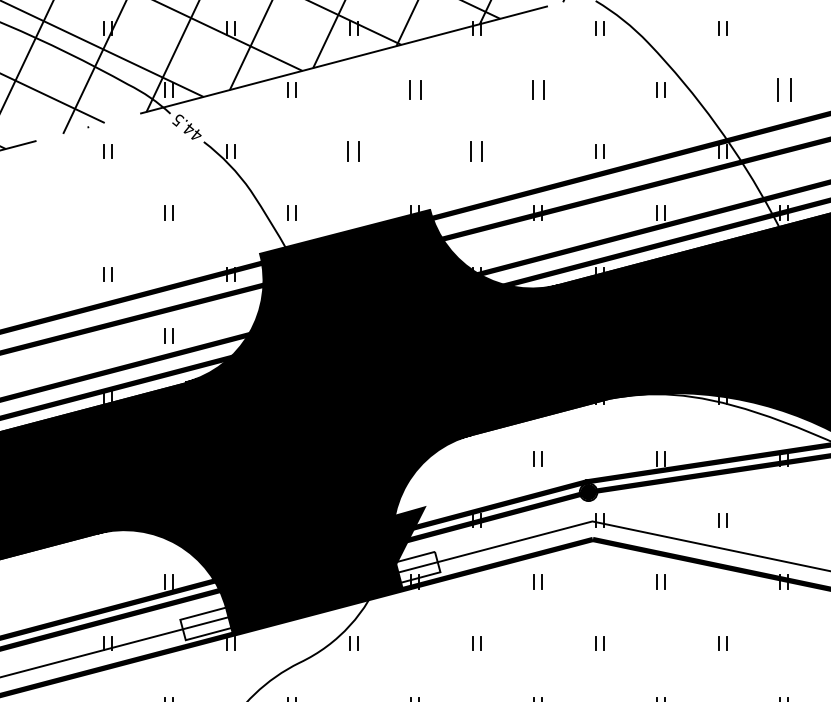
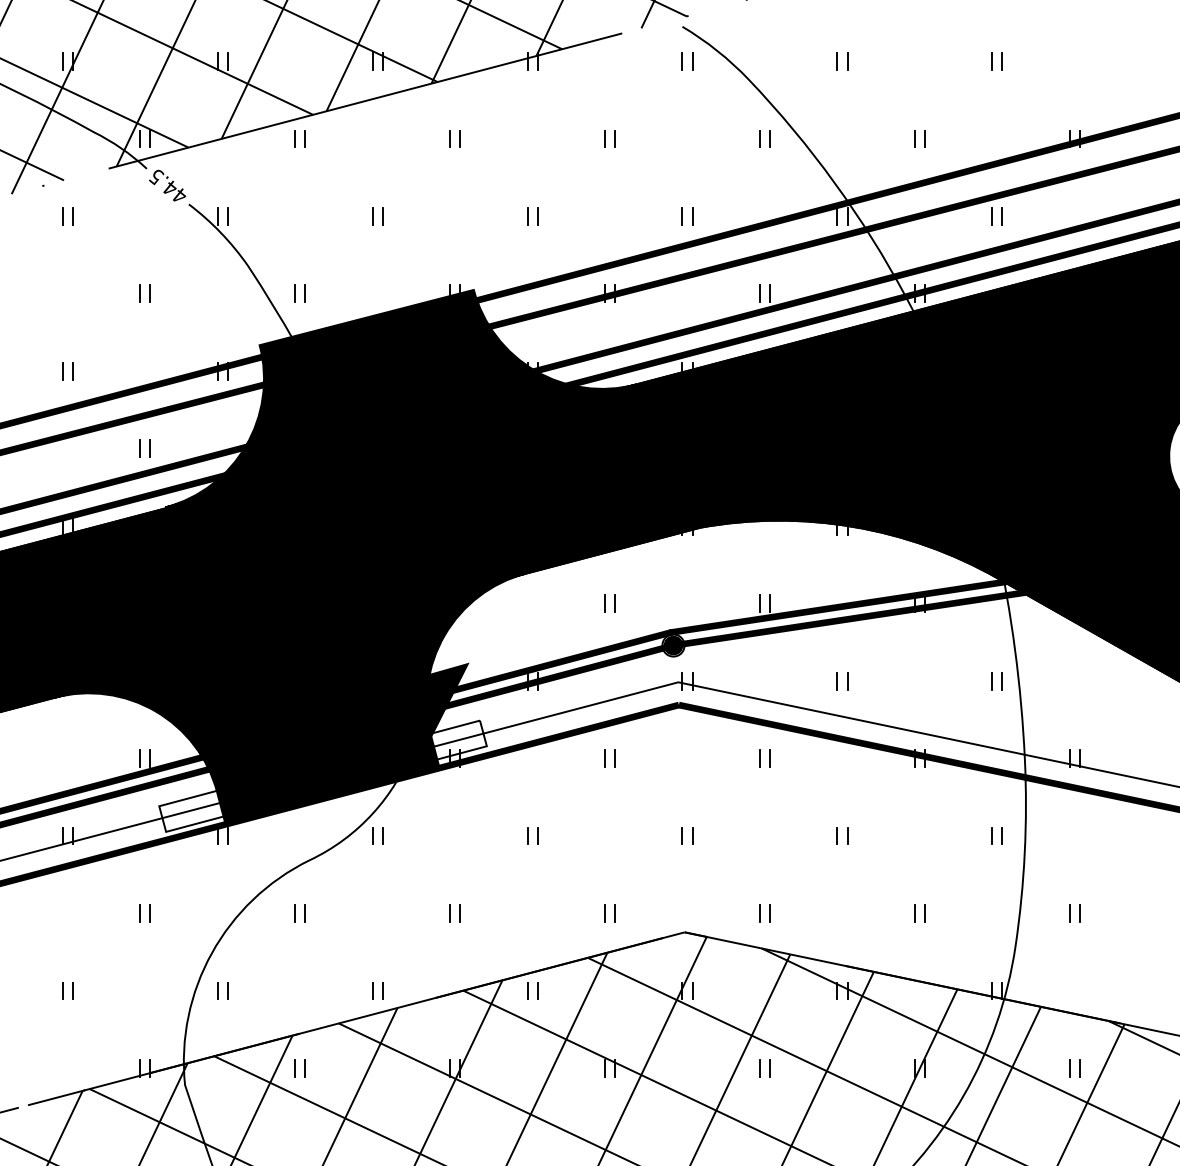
part: (414, 89) -> (454, 138), size x0.71
part: (537, 89) -> (609, 138), size x0.71
part: (783, 89) -> (919, 138), size x0.62
part: (353, 151) -> (377, 216), size x0.71
part: (476, 151) -> (532, 216), size x0.71

